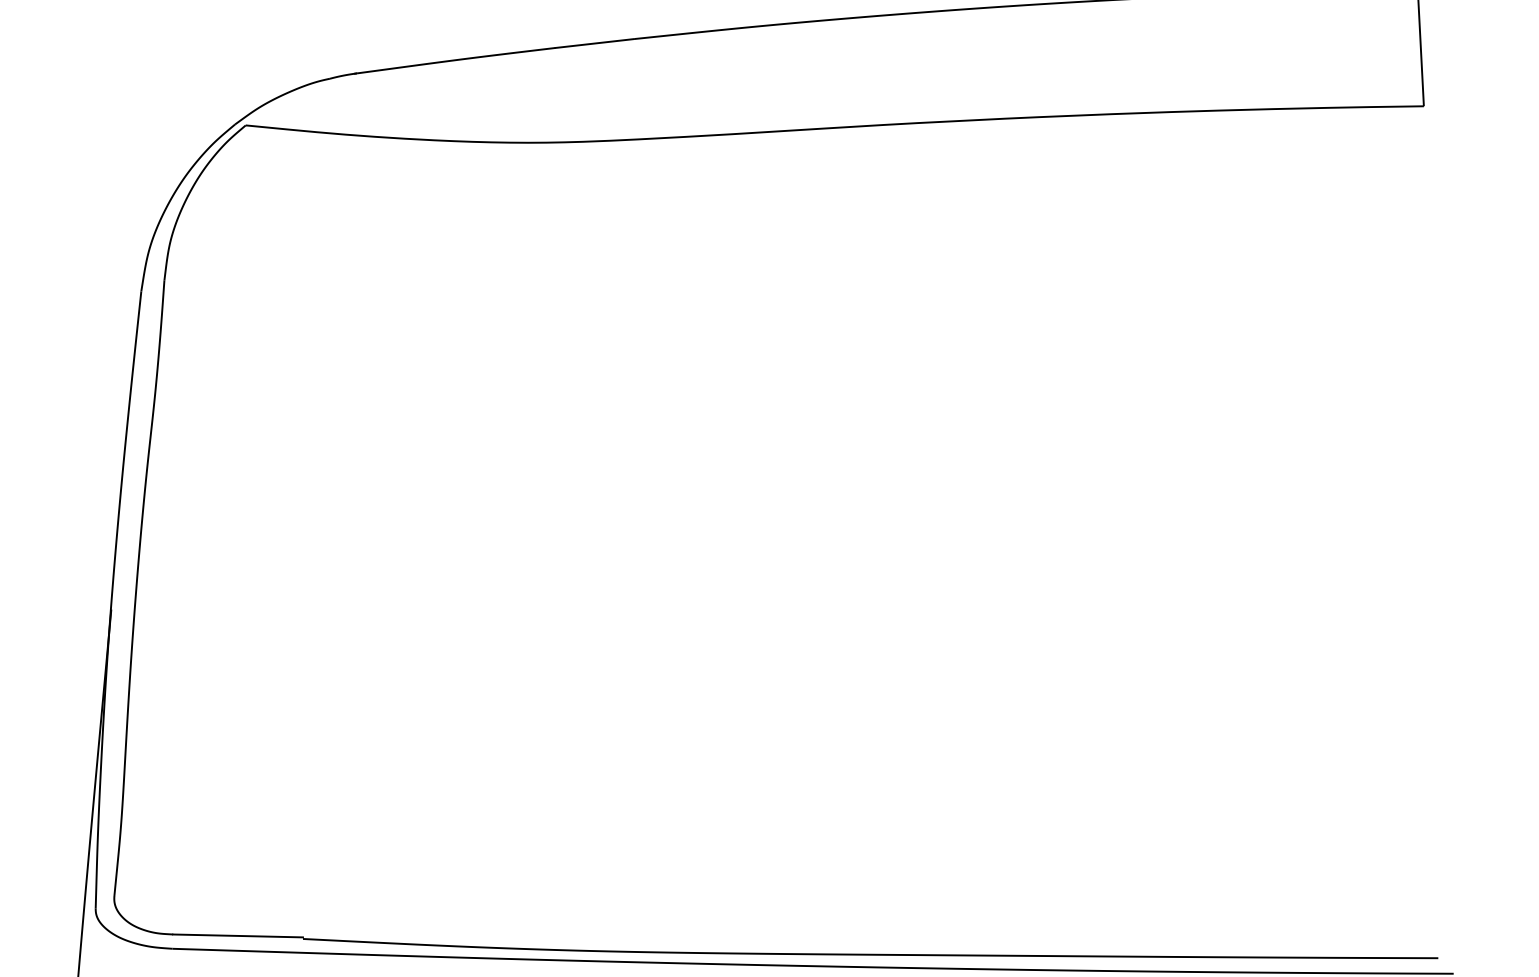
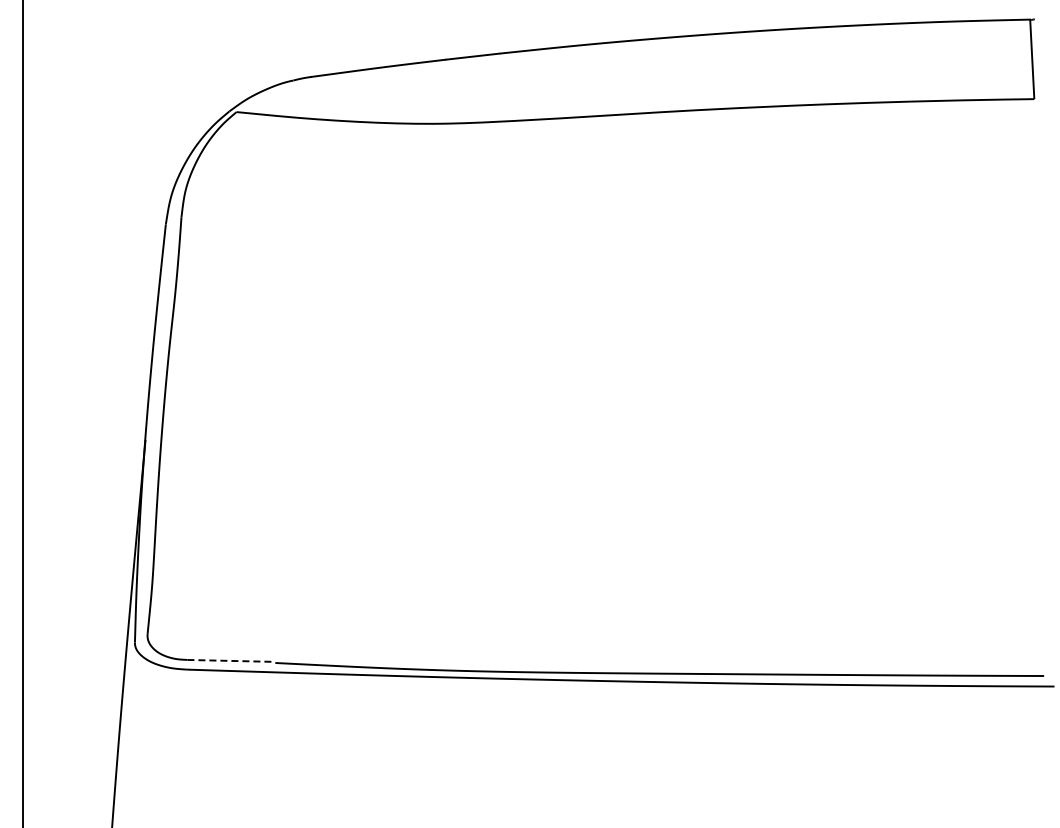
line: (238, 935) -> (231, 660), solid -> dashed

